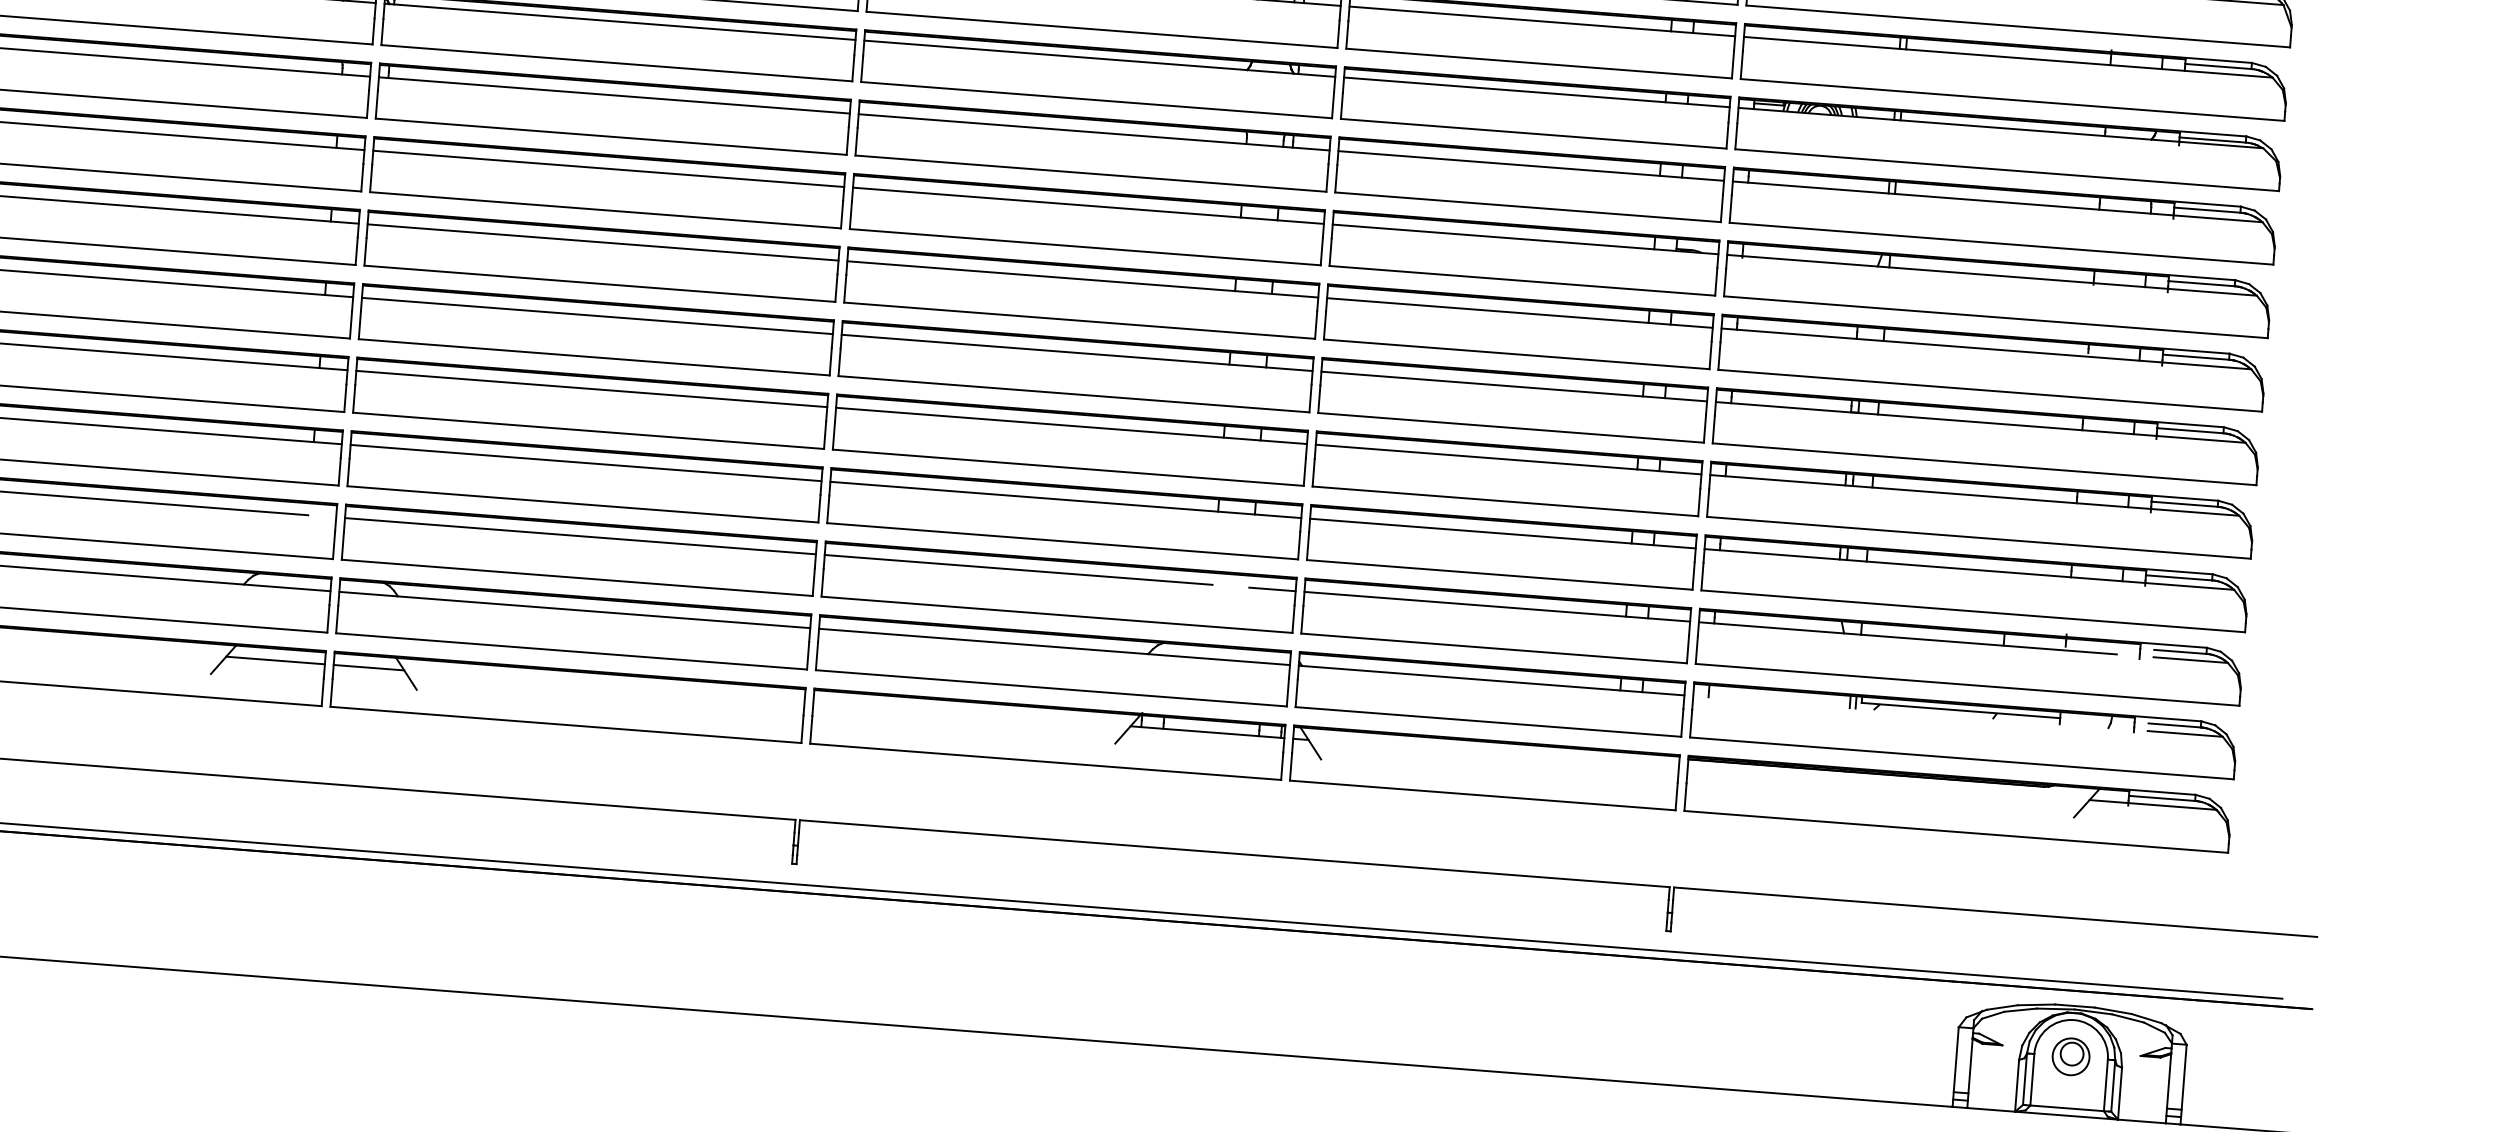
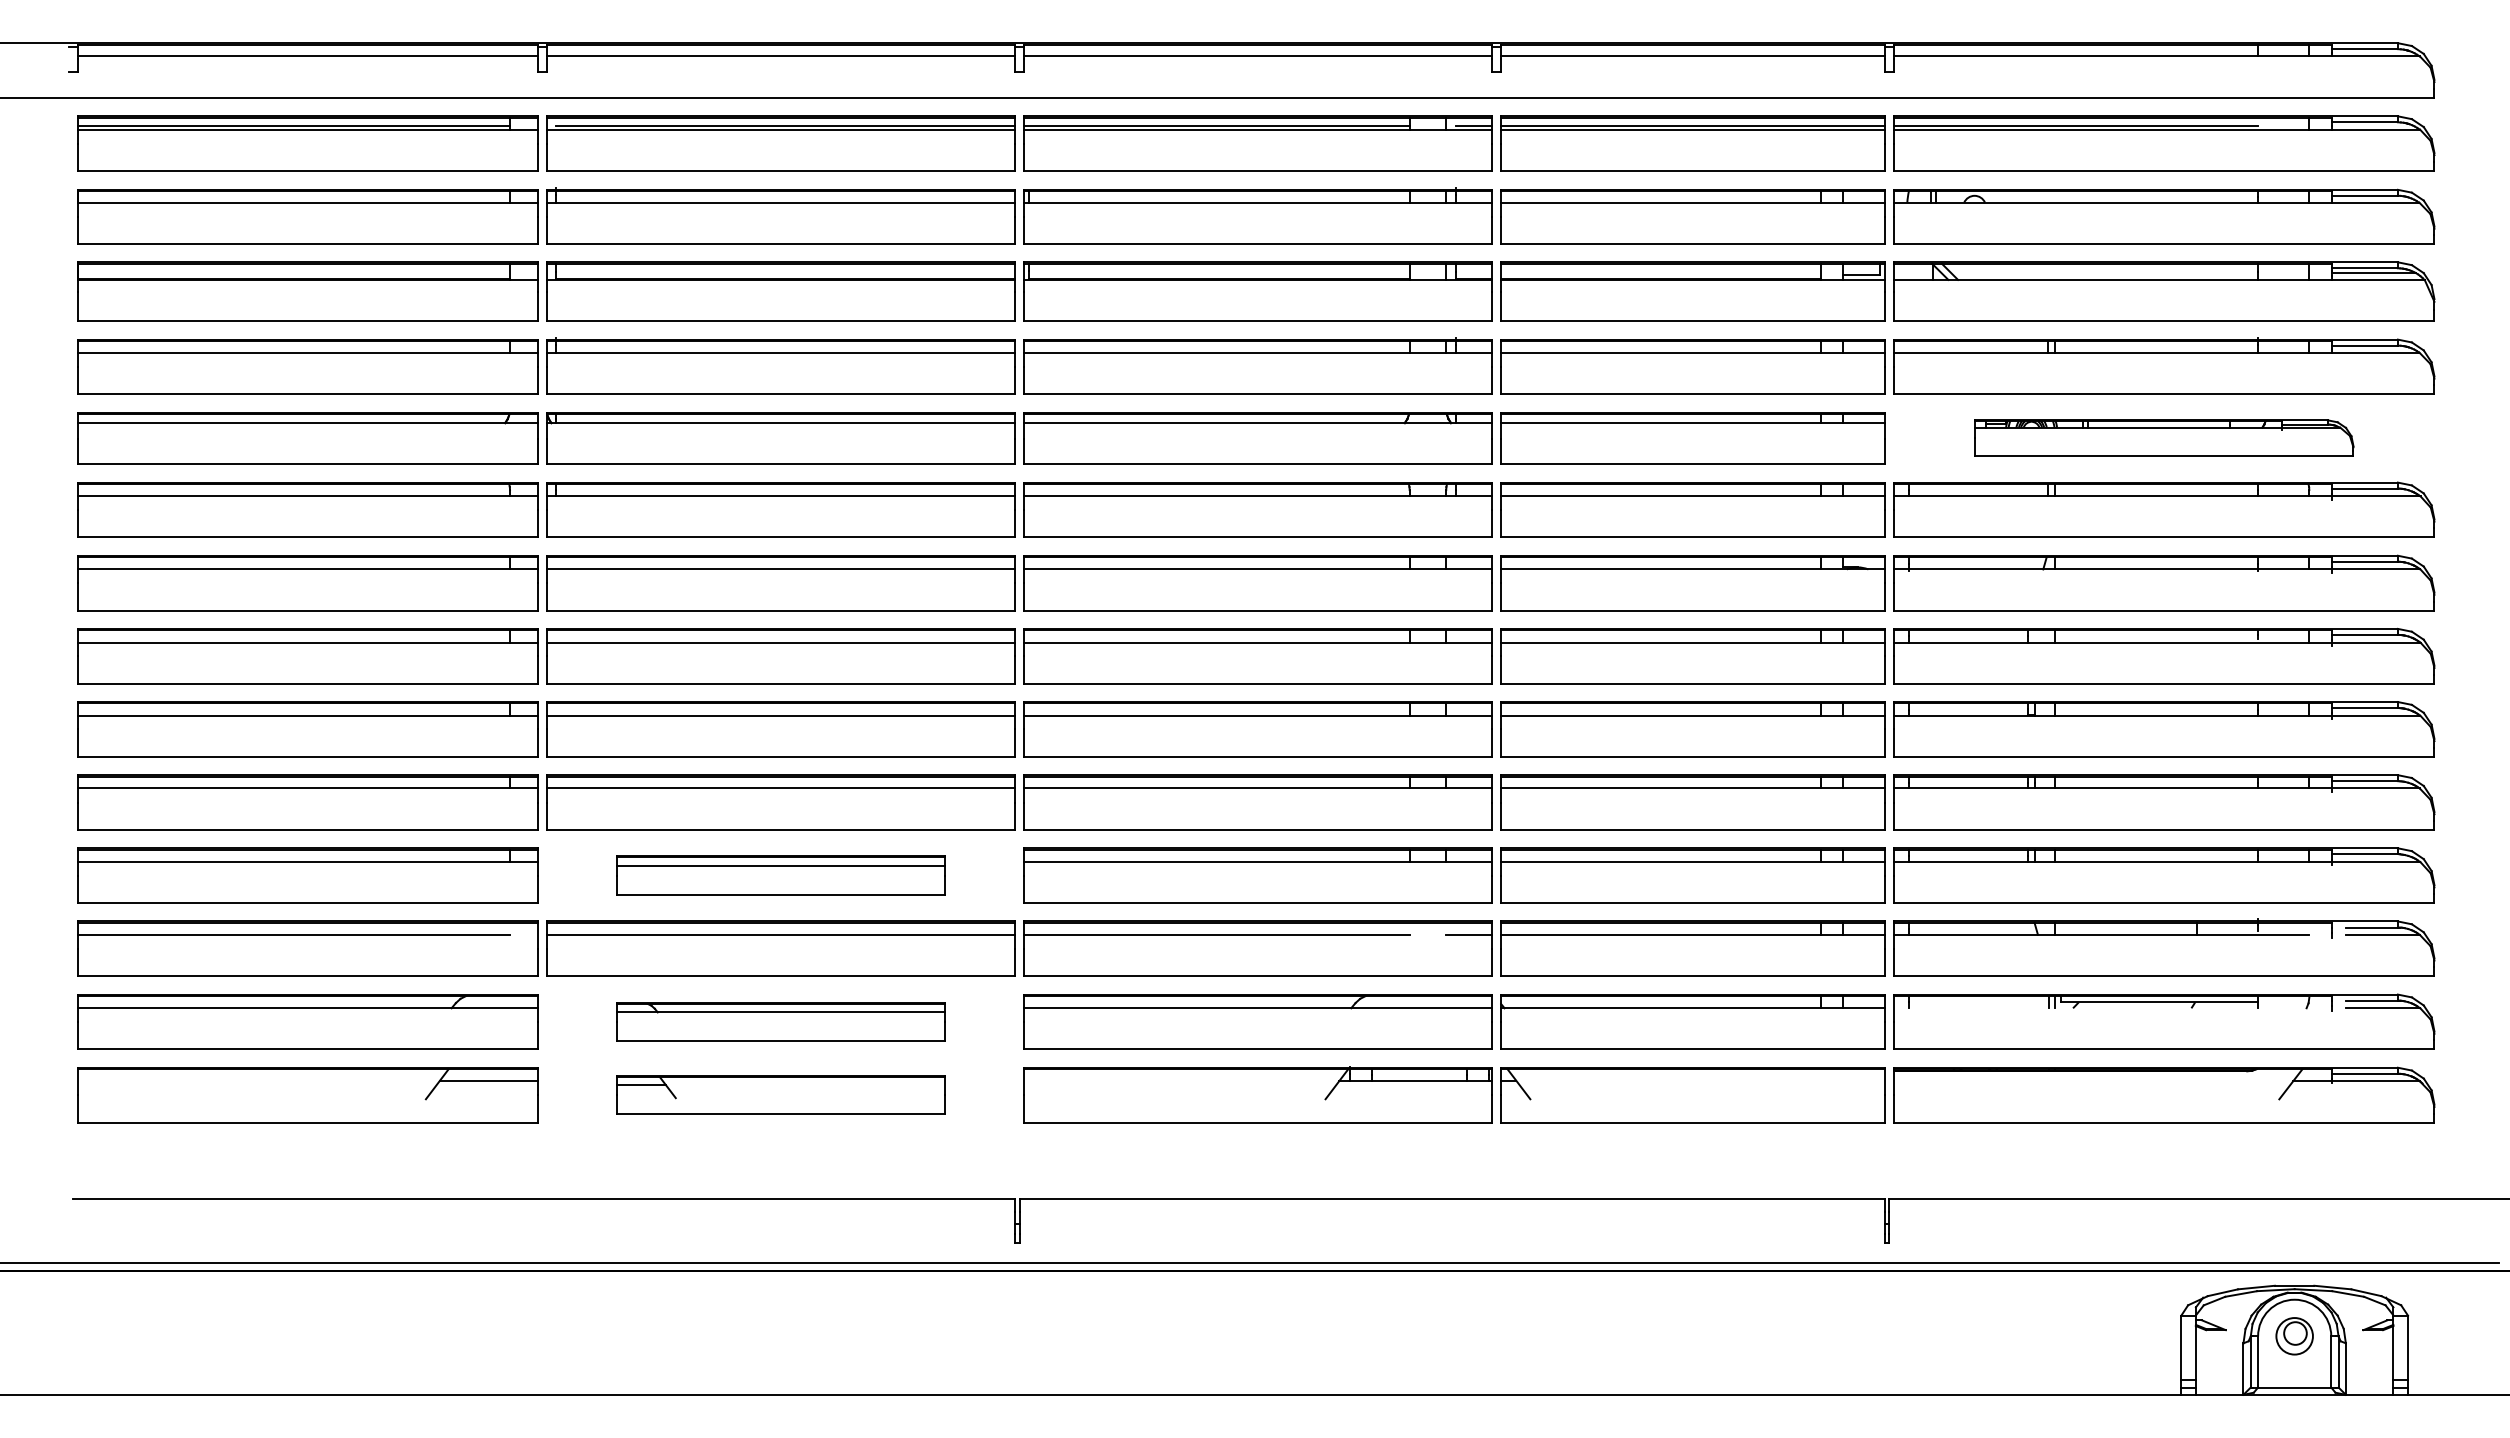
part: (2009, 143) -> (2164, 437), size x0.7
part: (584, 476) -> (780, 875), size x0.7
part: (573, 623) -> (780, 1021), size x0.7
part: (567, 697) -> (780, 1095), size x0.7

